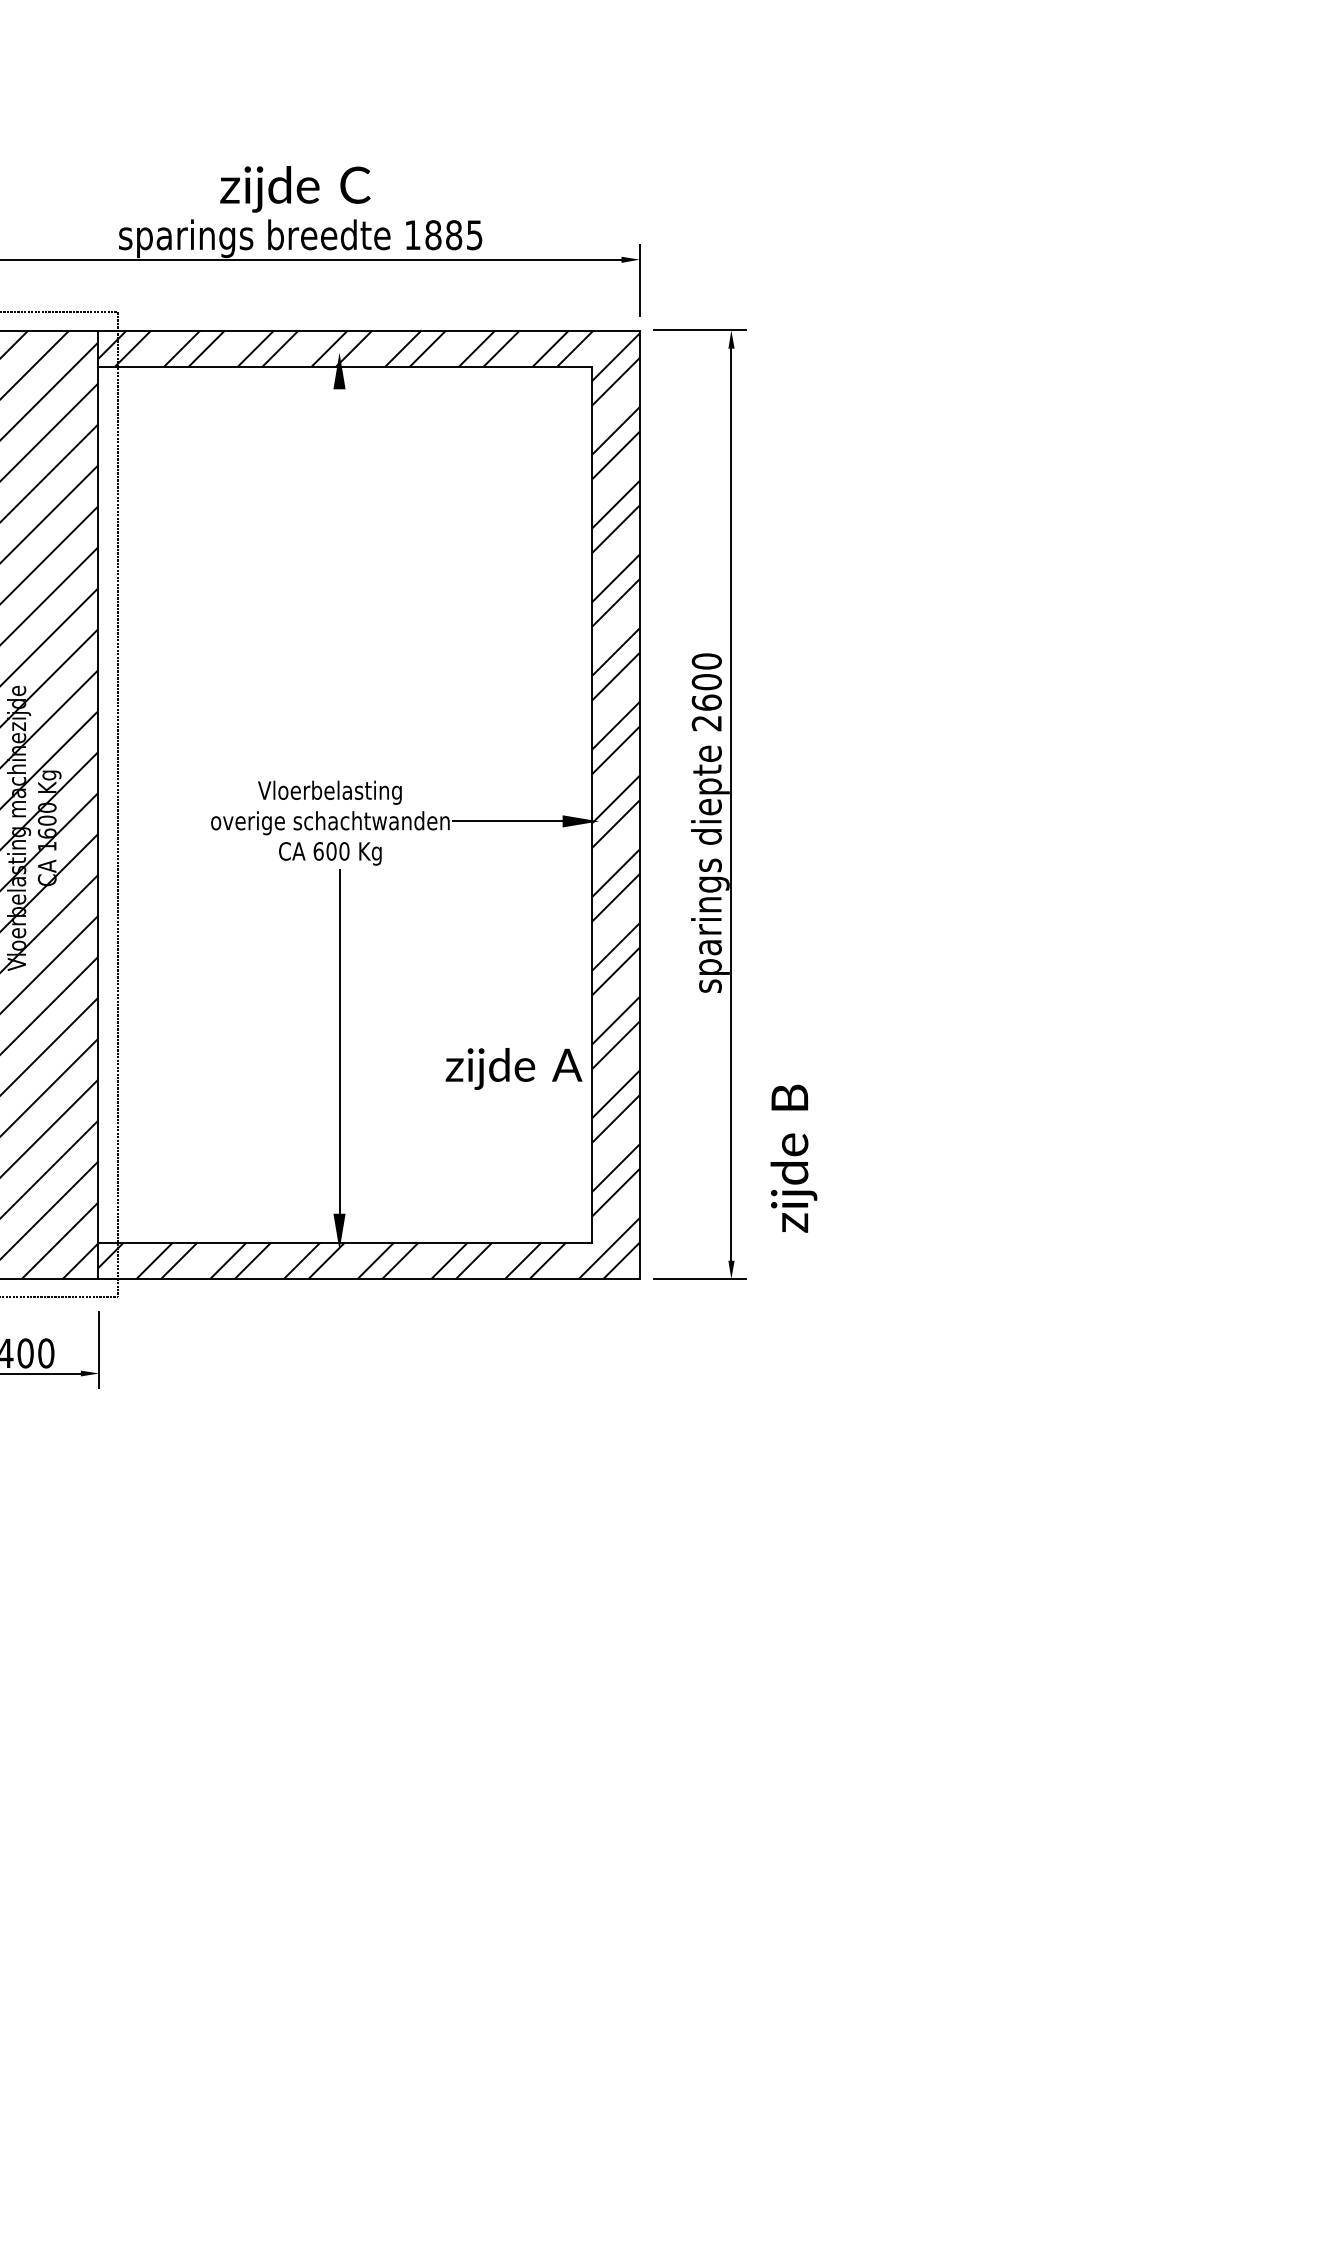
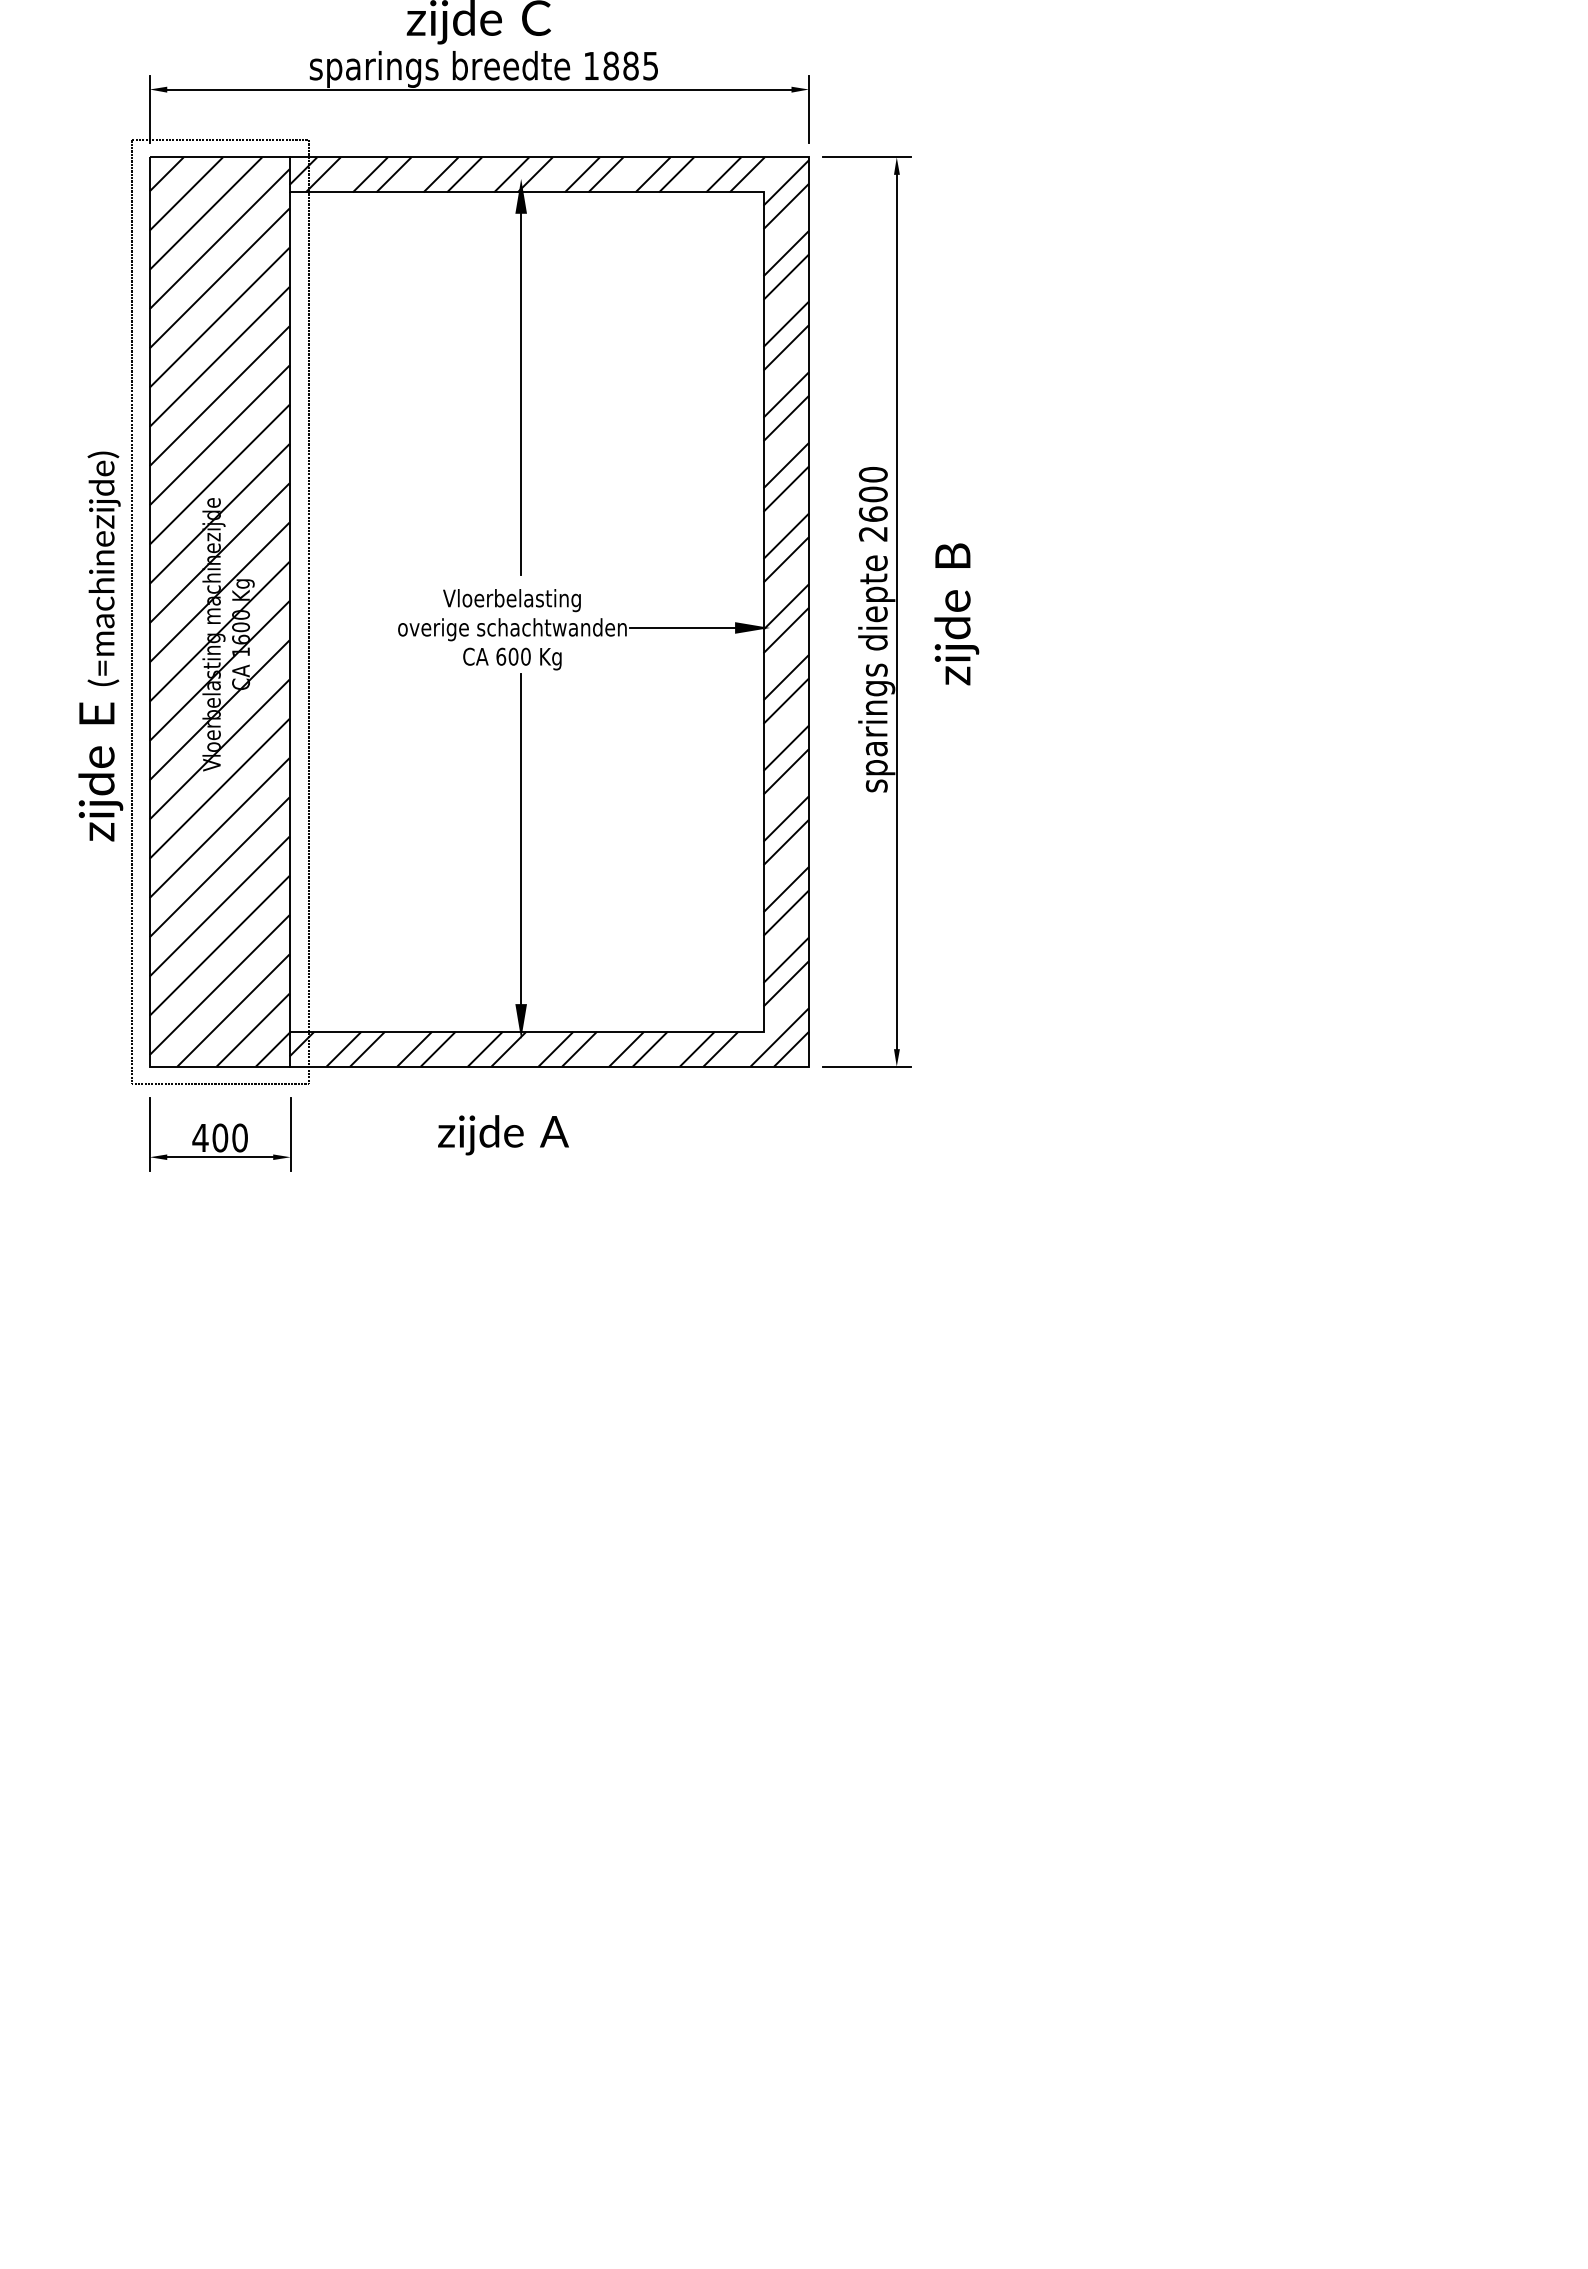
line: (339, 577) -> (521, 394), added
text: (514, 1069) -> (503, 1135), moved
text: (793, 1158) -> (956, 614), moved

